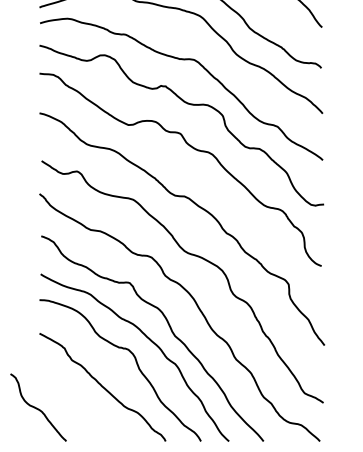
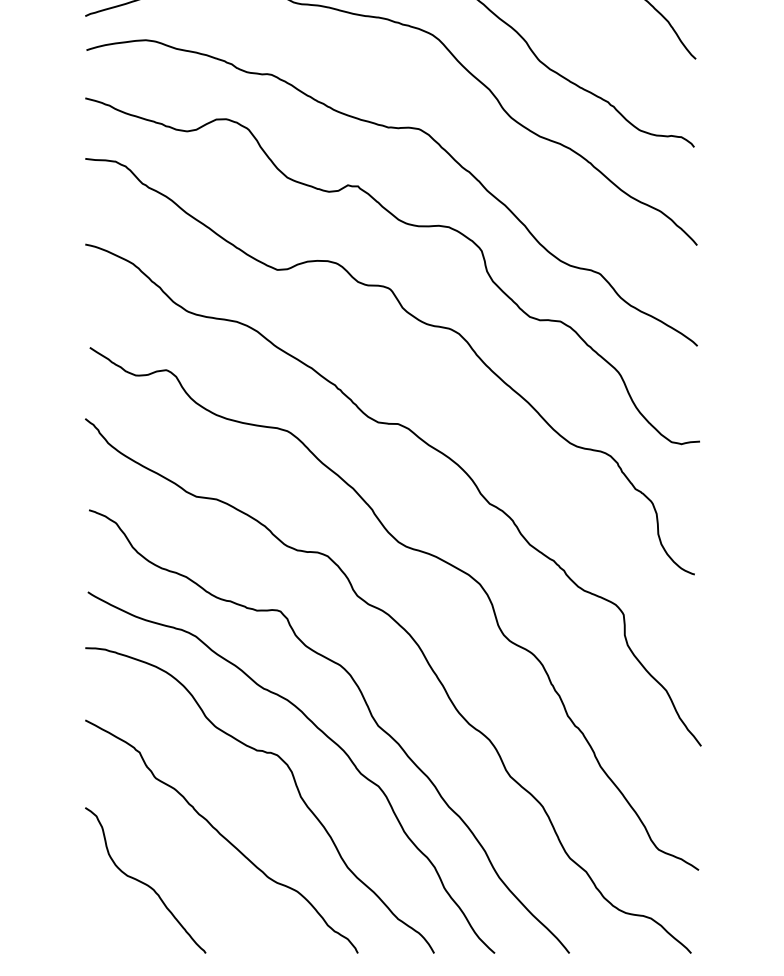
curve: (37, 407) -> (143, 880), moved

